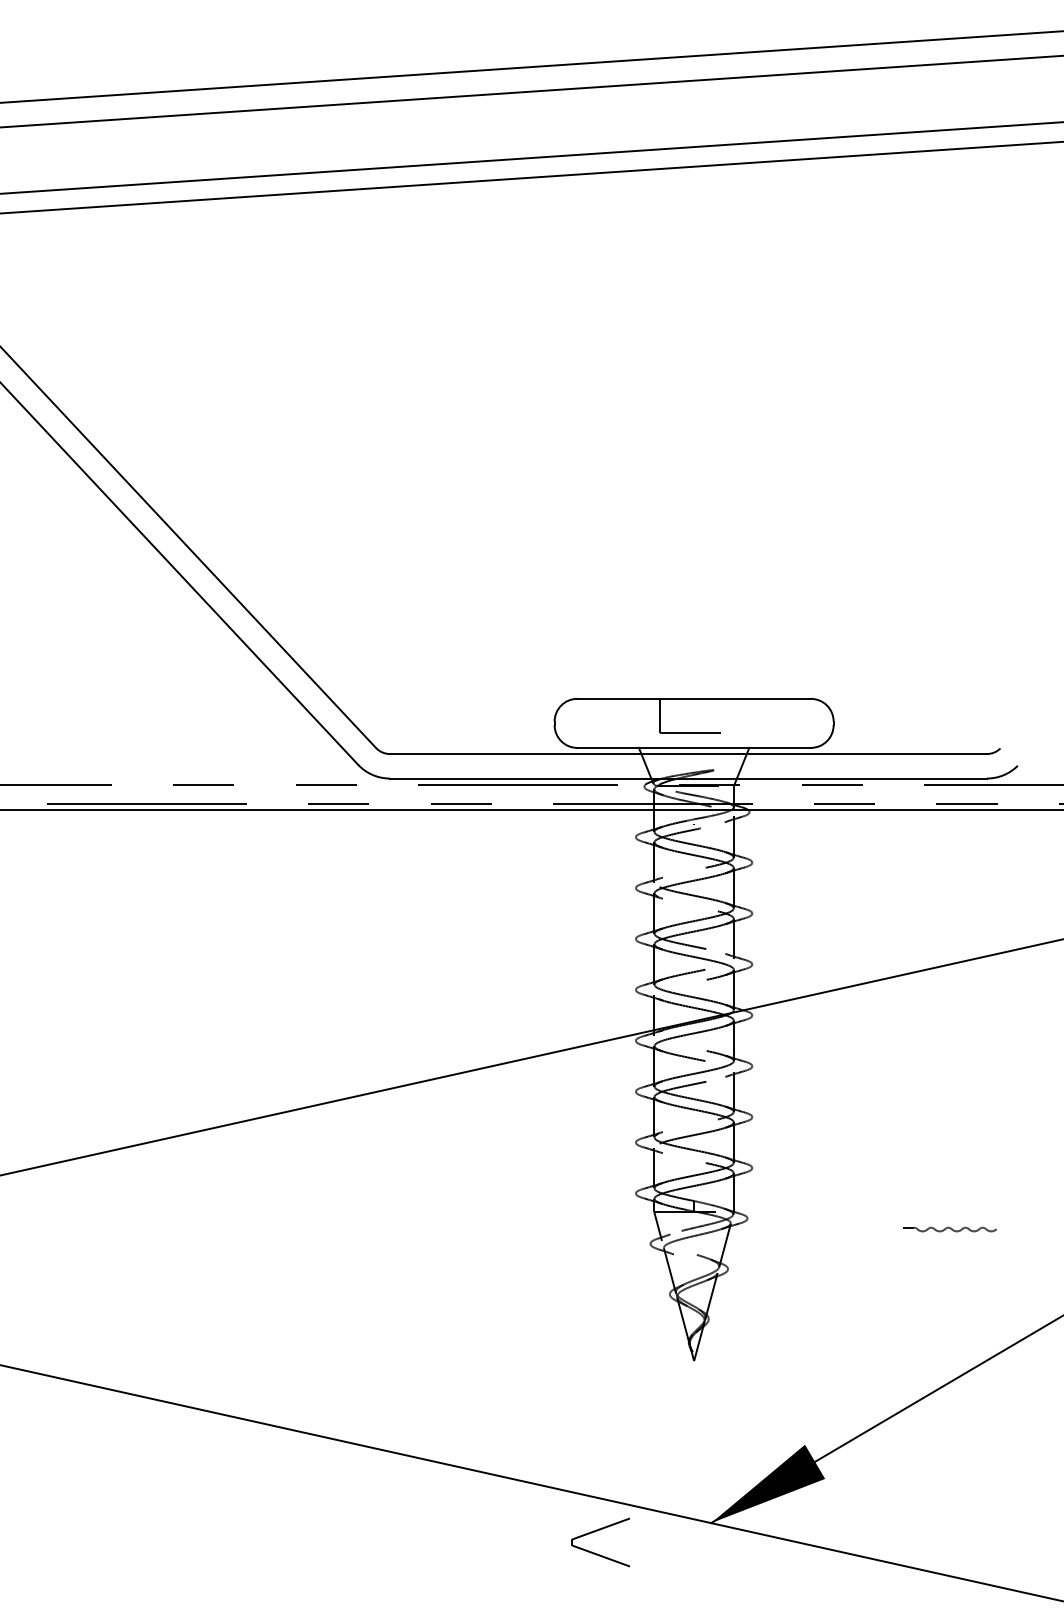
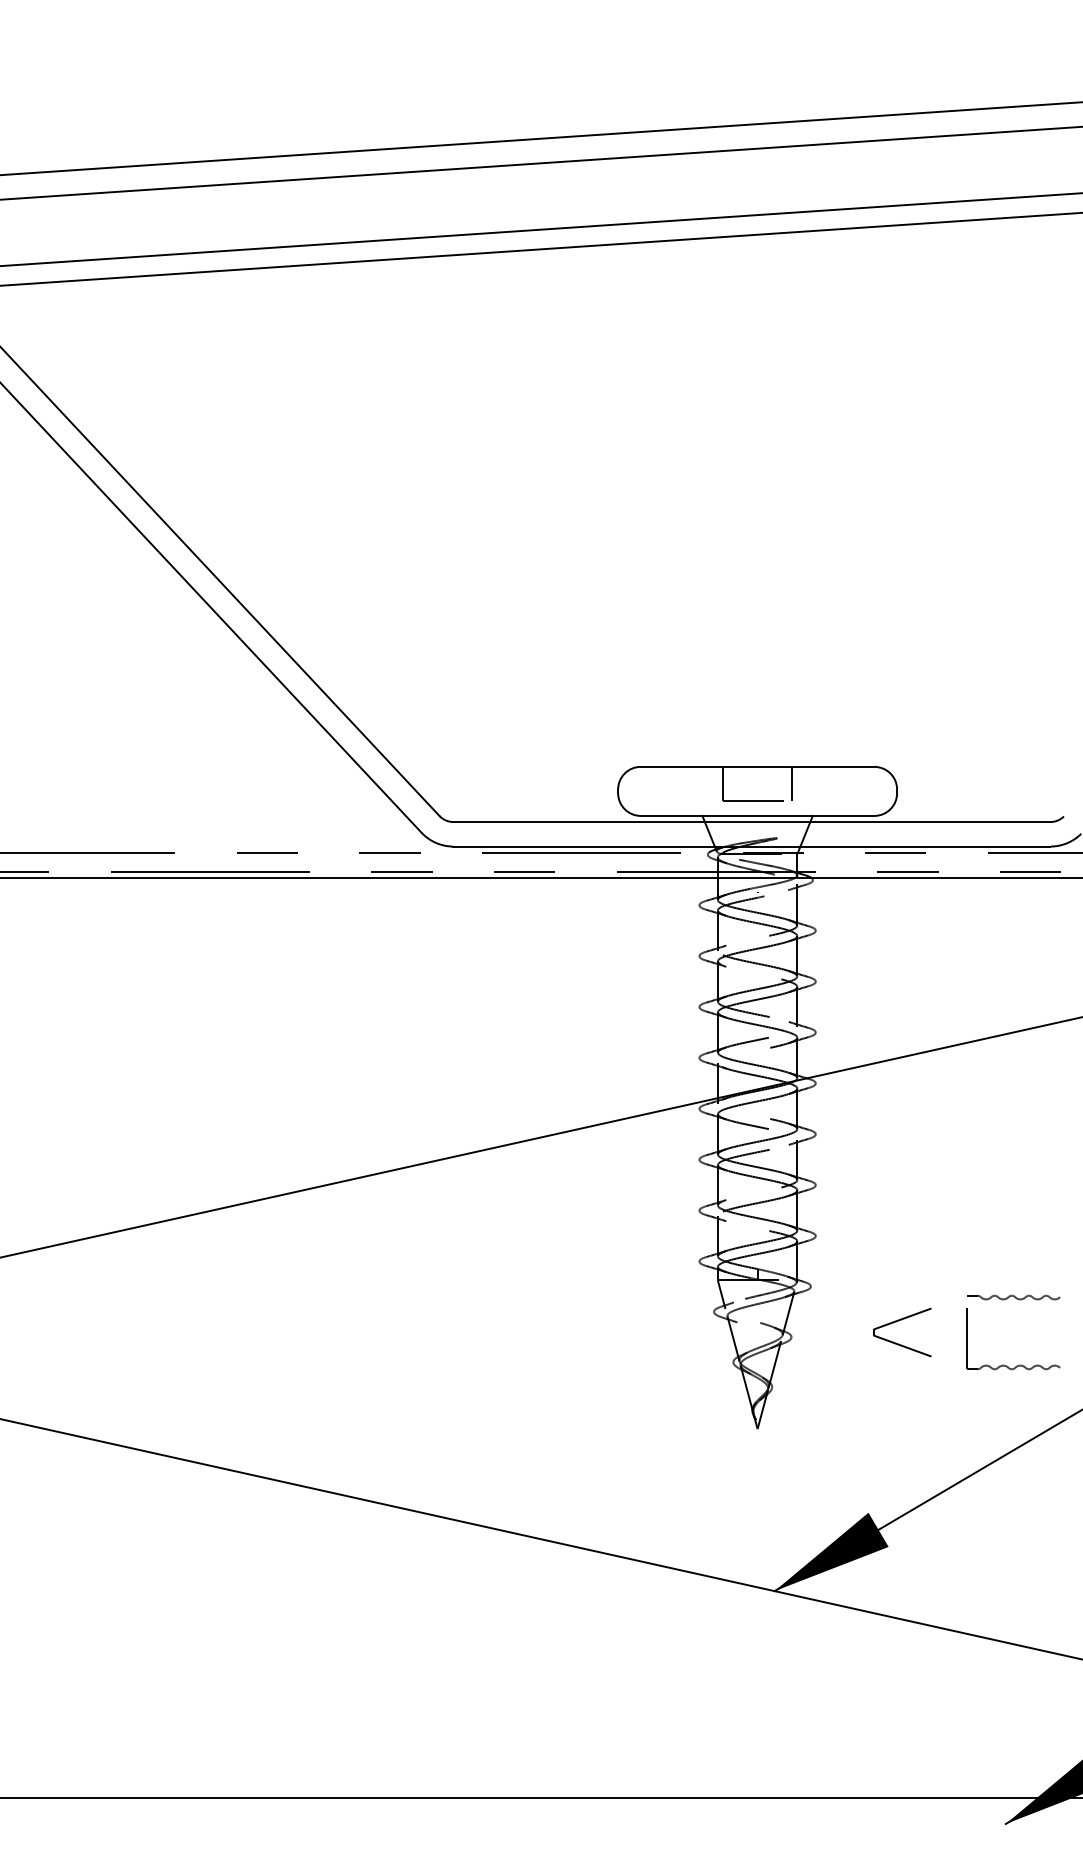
line: (729, 715) -> (792, 783), added
part: (956, 1296) -> (1019, 1364), added
part: (598, 1531) -> (899, 1321), moved

